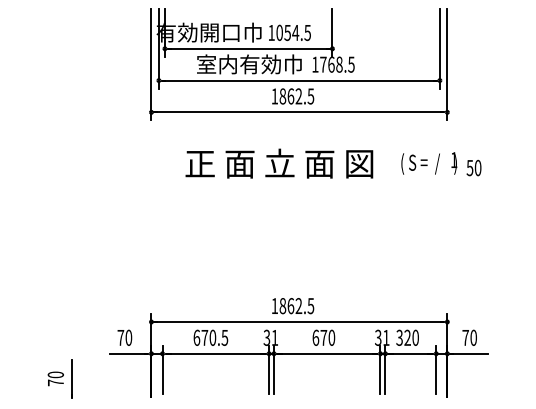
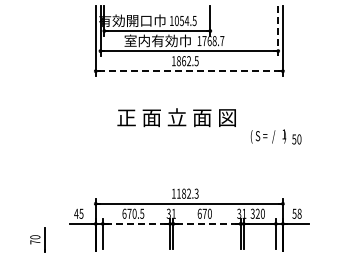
line: (440, 49) -> (278, 31), solid -> dashed
text: (351, 65) -> (222, 41), 1768.5 -> 1768.7
line: (299, 112) -> (189, 71), solid -> dashed
text: (279, 163) -> (176, 117), moved
text: (440, 163) -> (275, 136), moved
text: (296, 305) -> (187, 193), 1862.5 -> 1182.3
text: (124, 337) -> (78, 213), 70 -> 45
text: (468, 337) -> (296, 213), 70 -> 58
line: (215, 353) -> (136, 223), solid -> dashed
line: (328, 353) -> (207, 223), solid -> dashed

